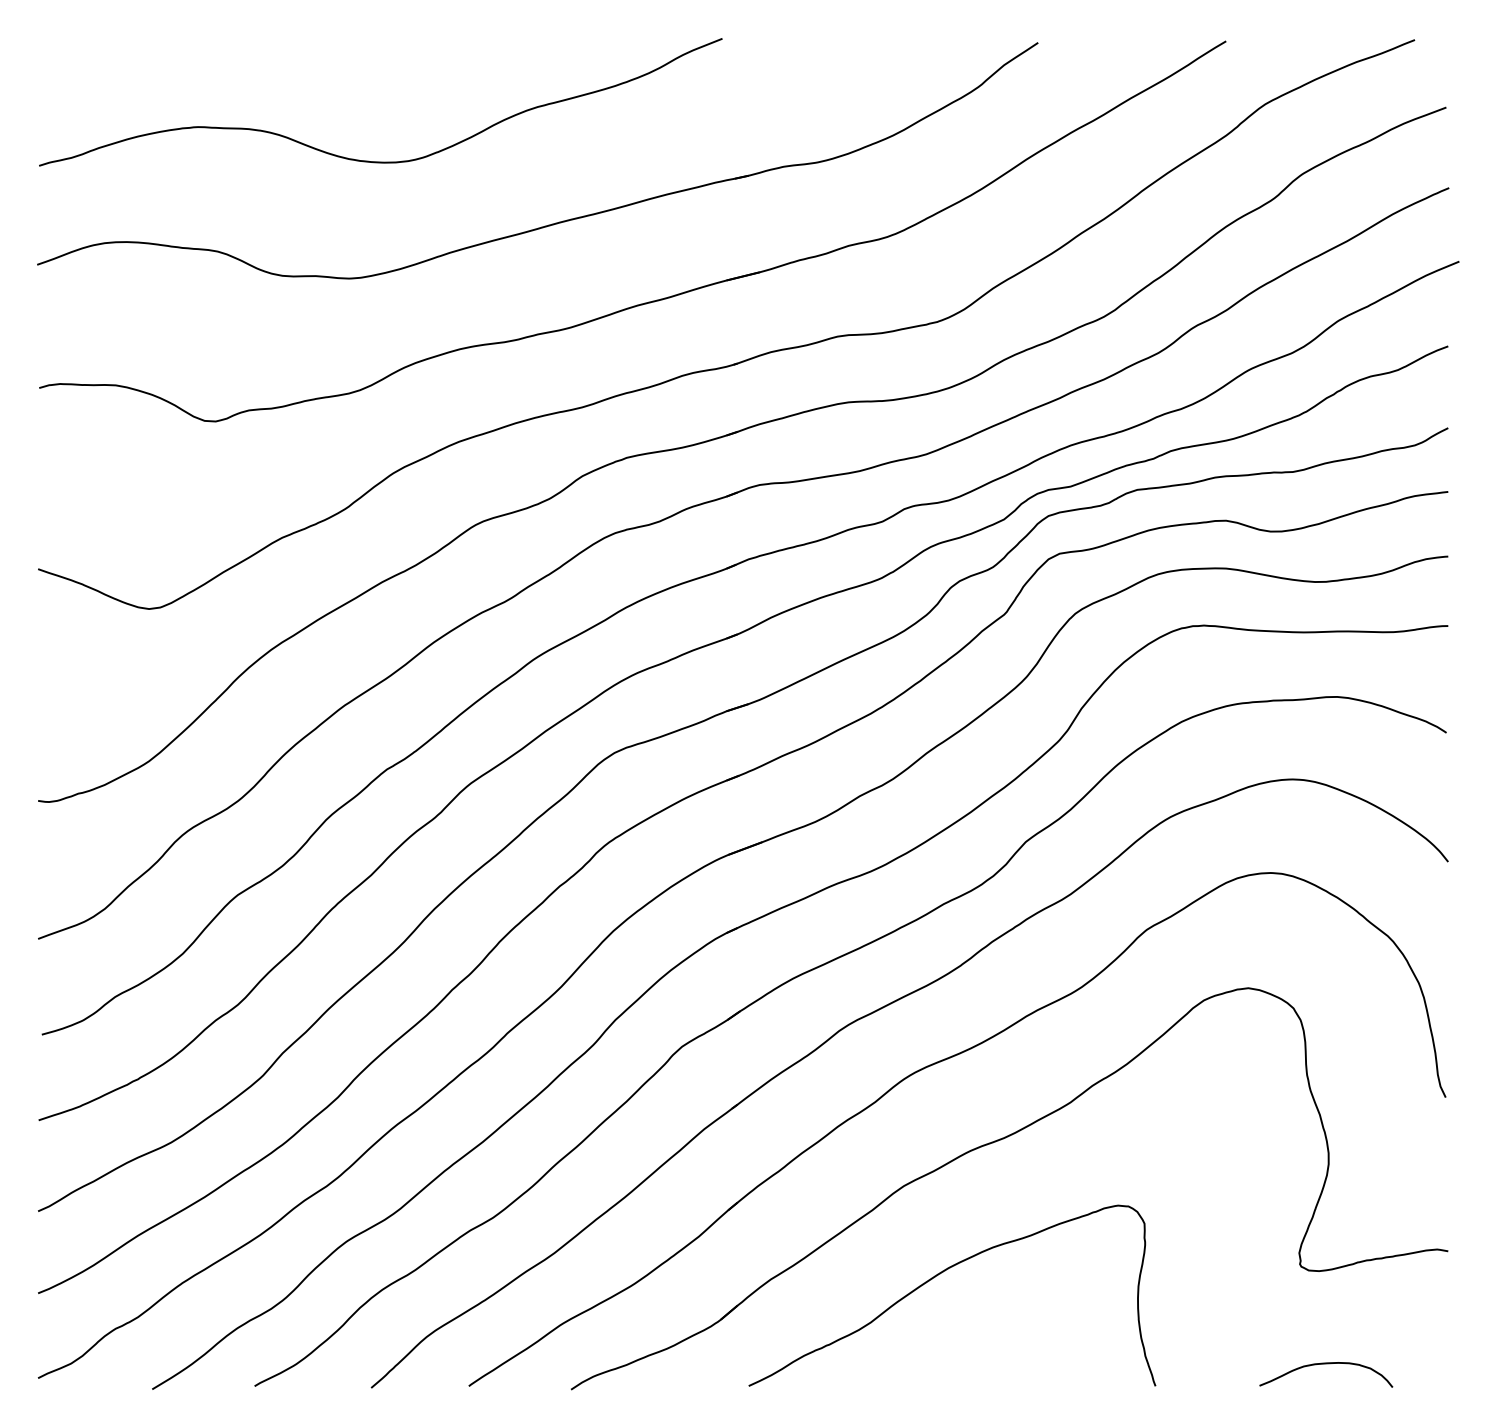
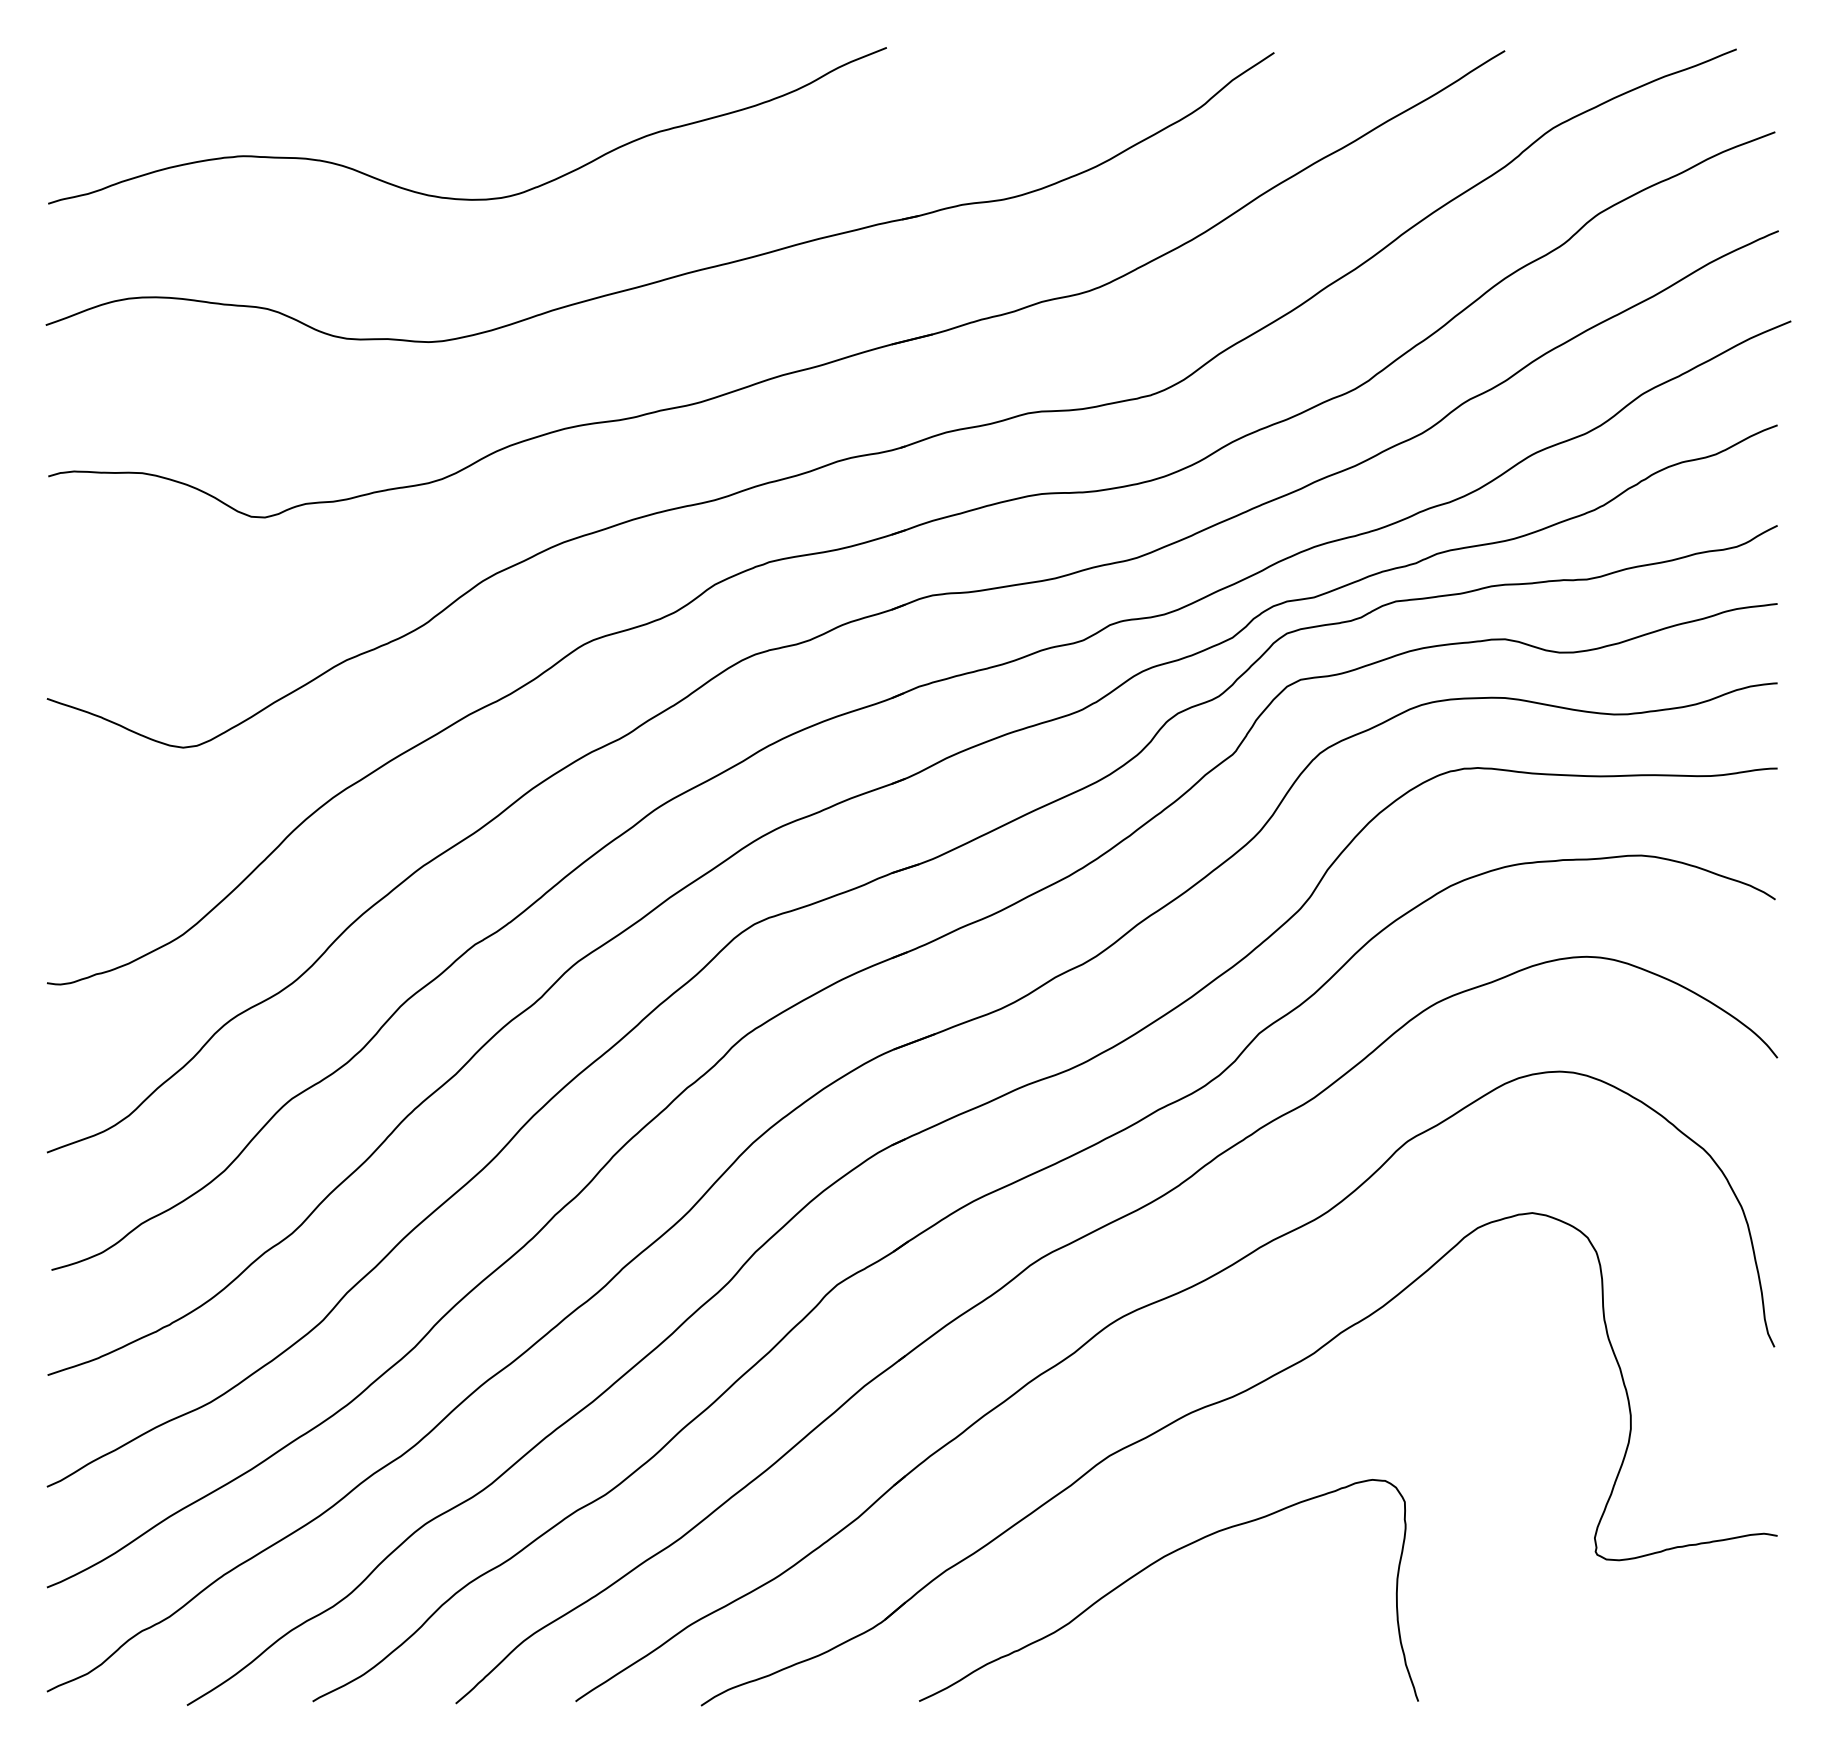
curve: (1326, 1364) -> (1628, 1674), removed

